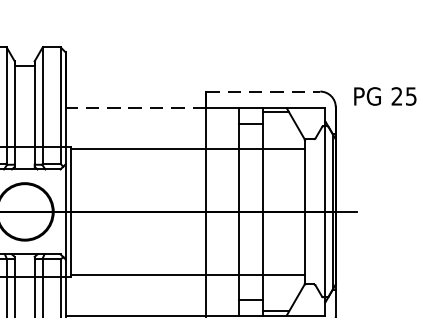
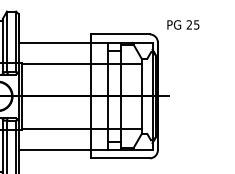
line: (263, 91) -> (120, 34), dashed -> solid
text: (385, 95) -> (183, 24), moved
line: (135, 107) -> (54, 42), dashed -> solid

